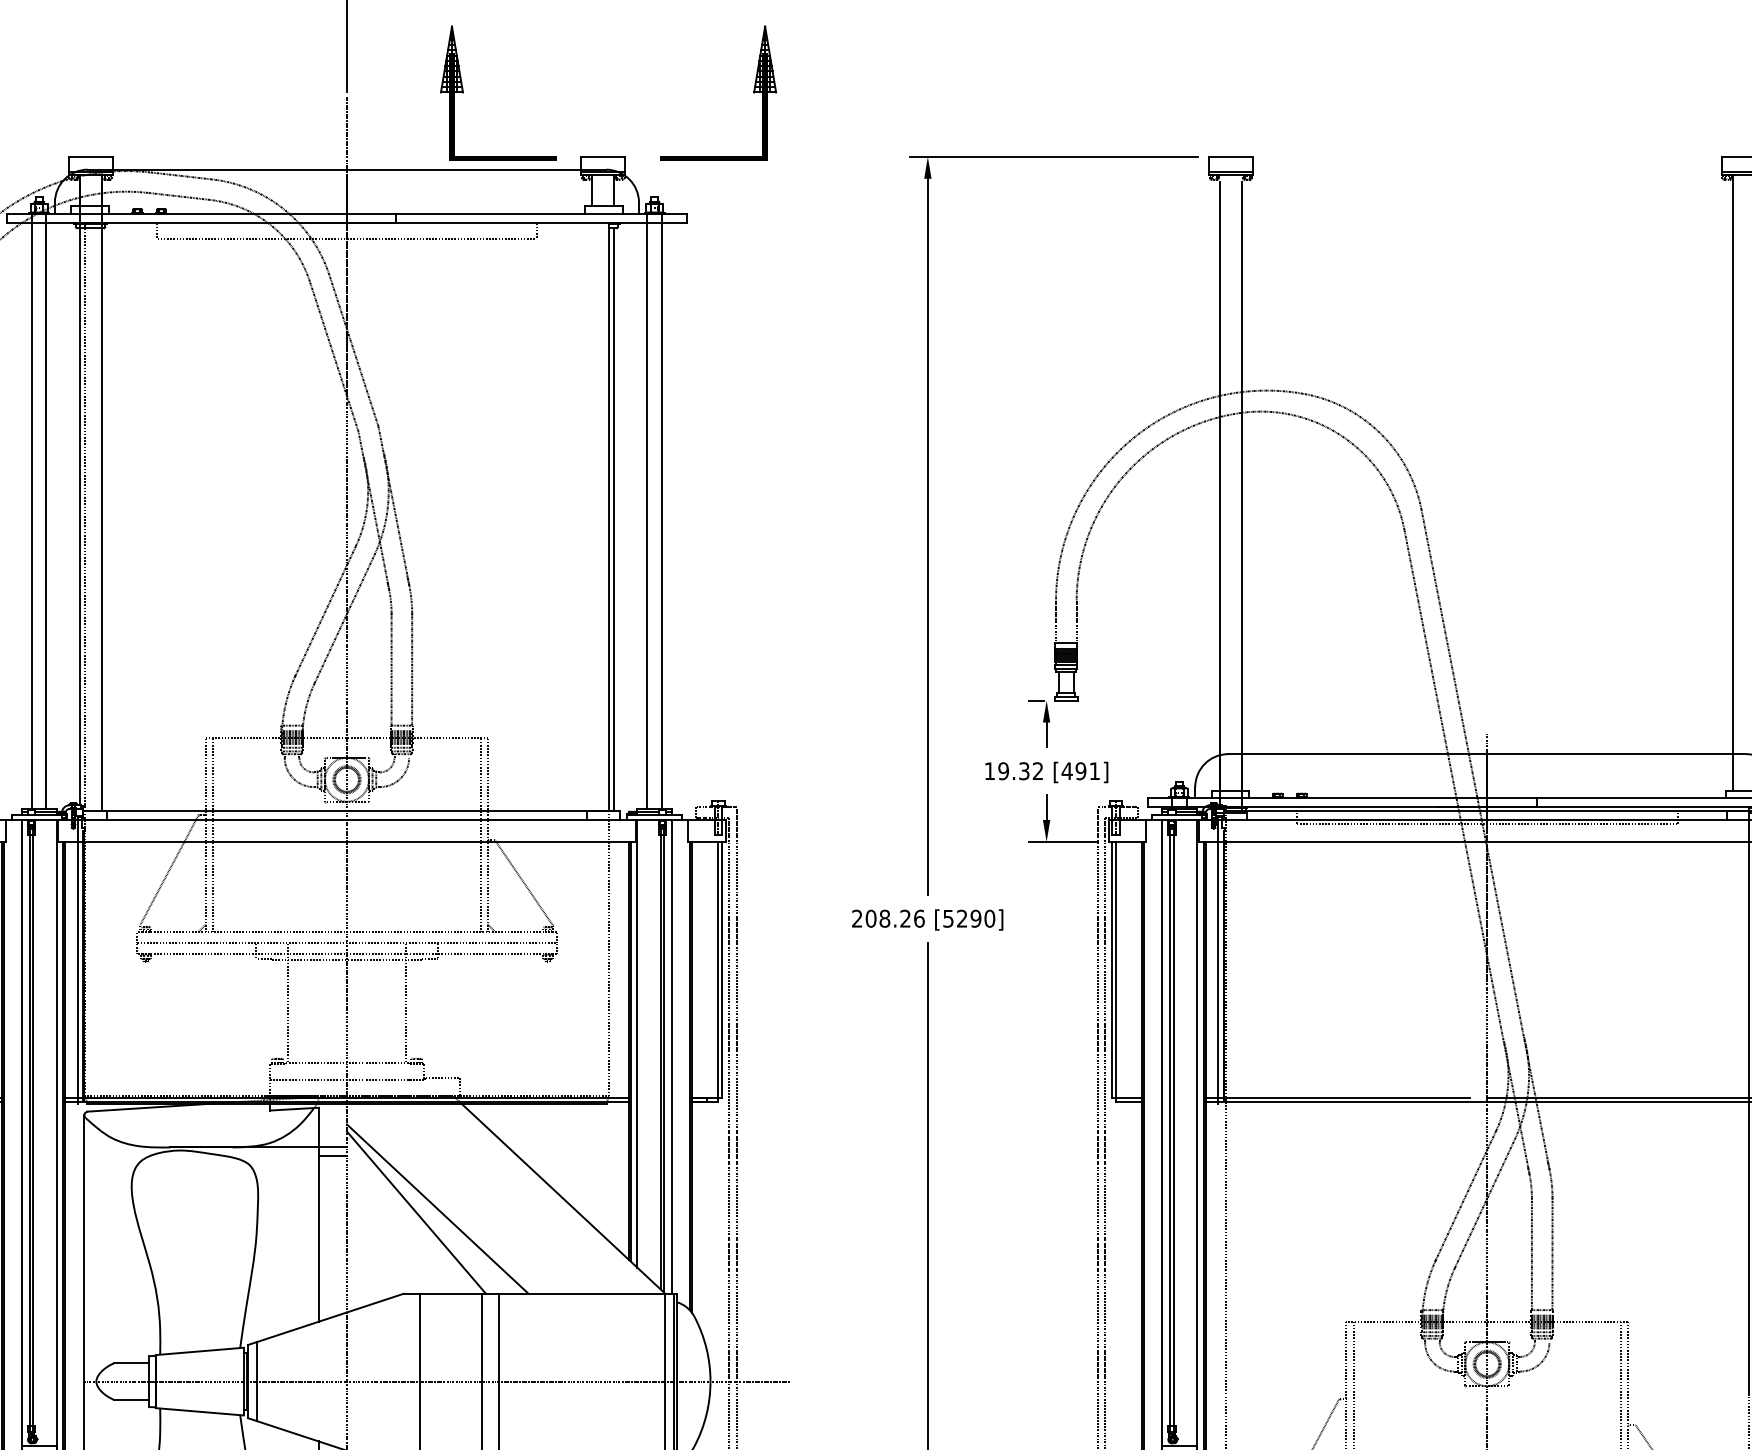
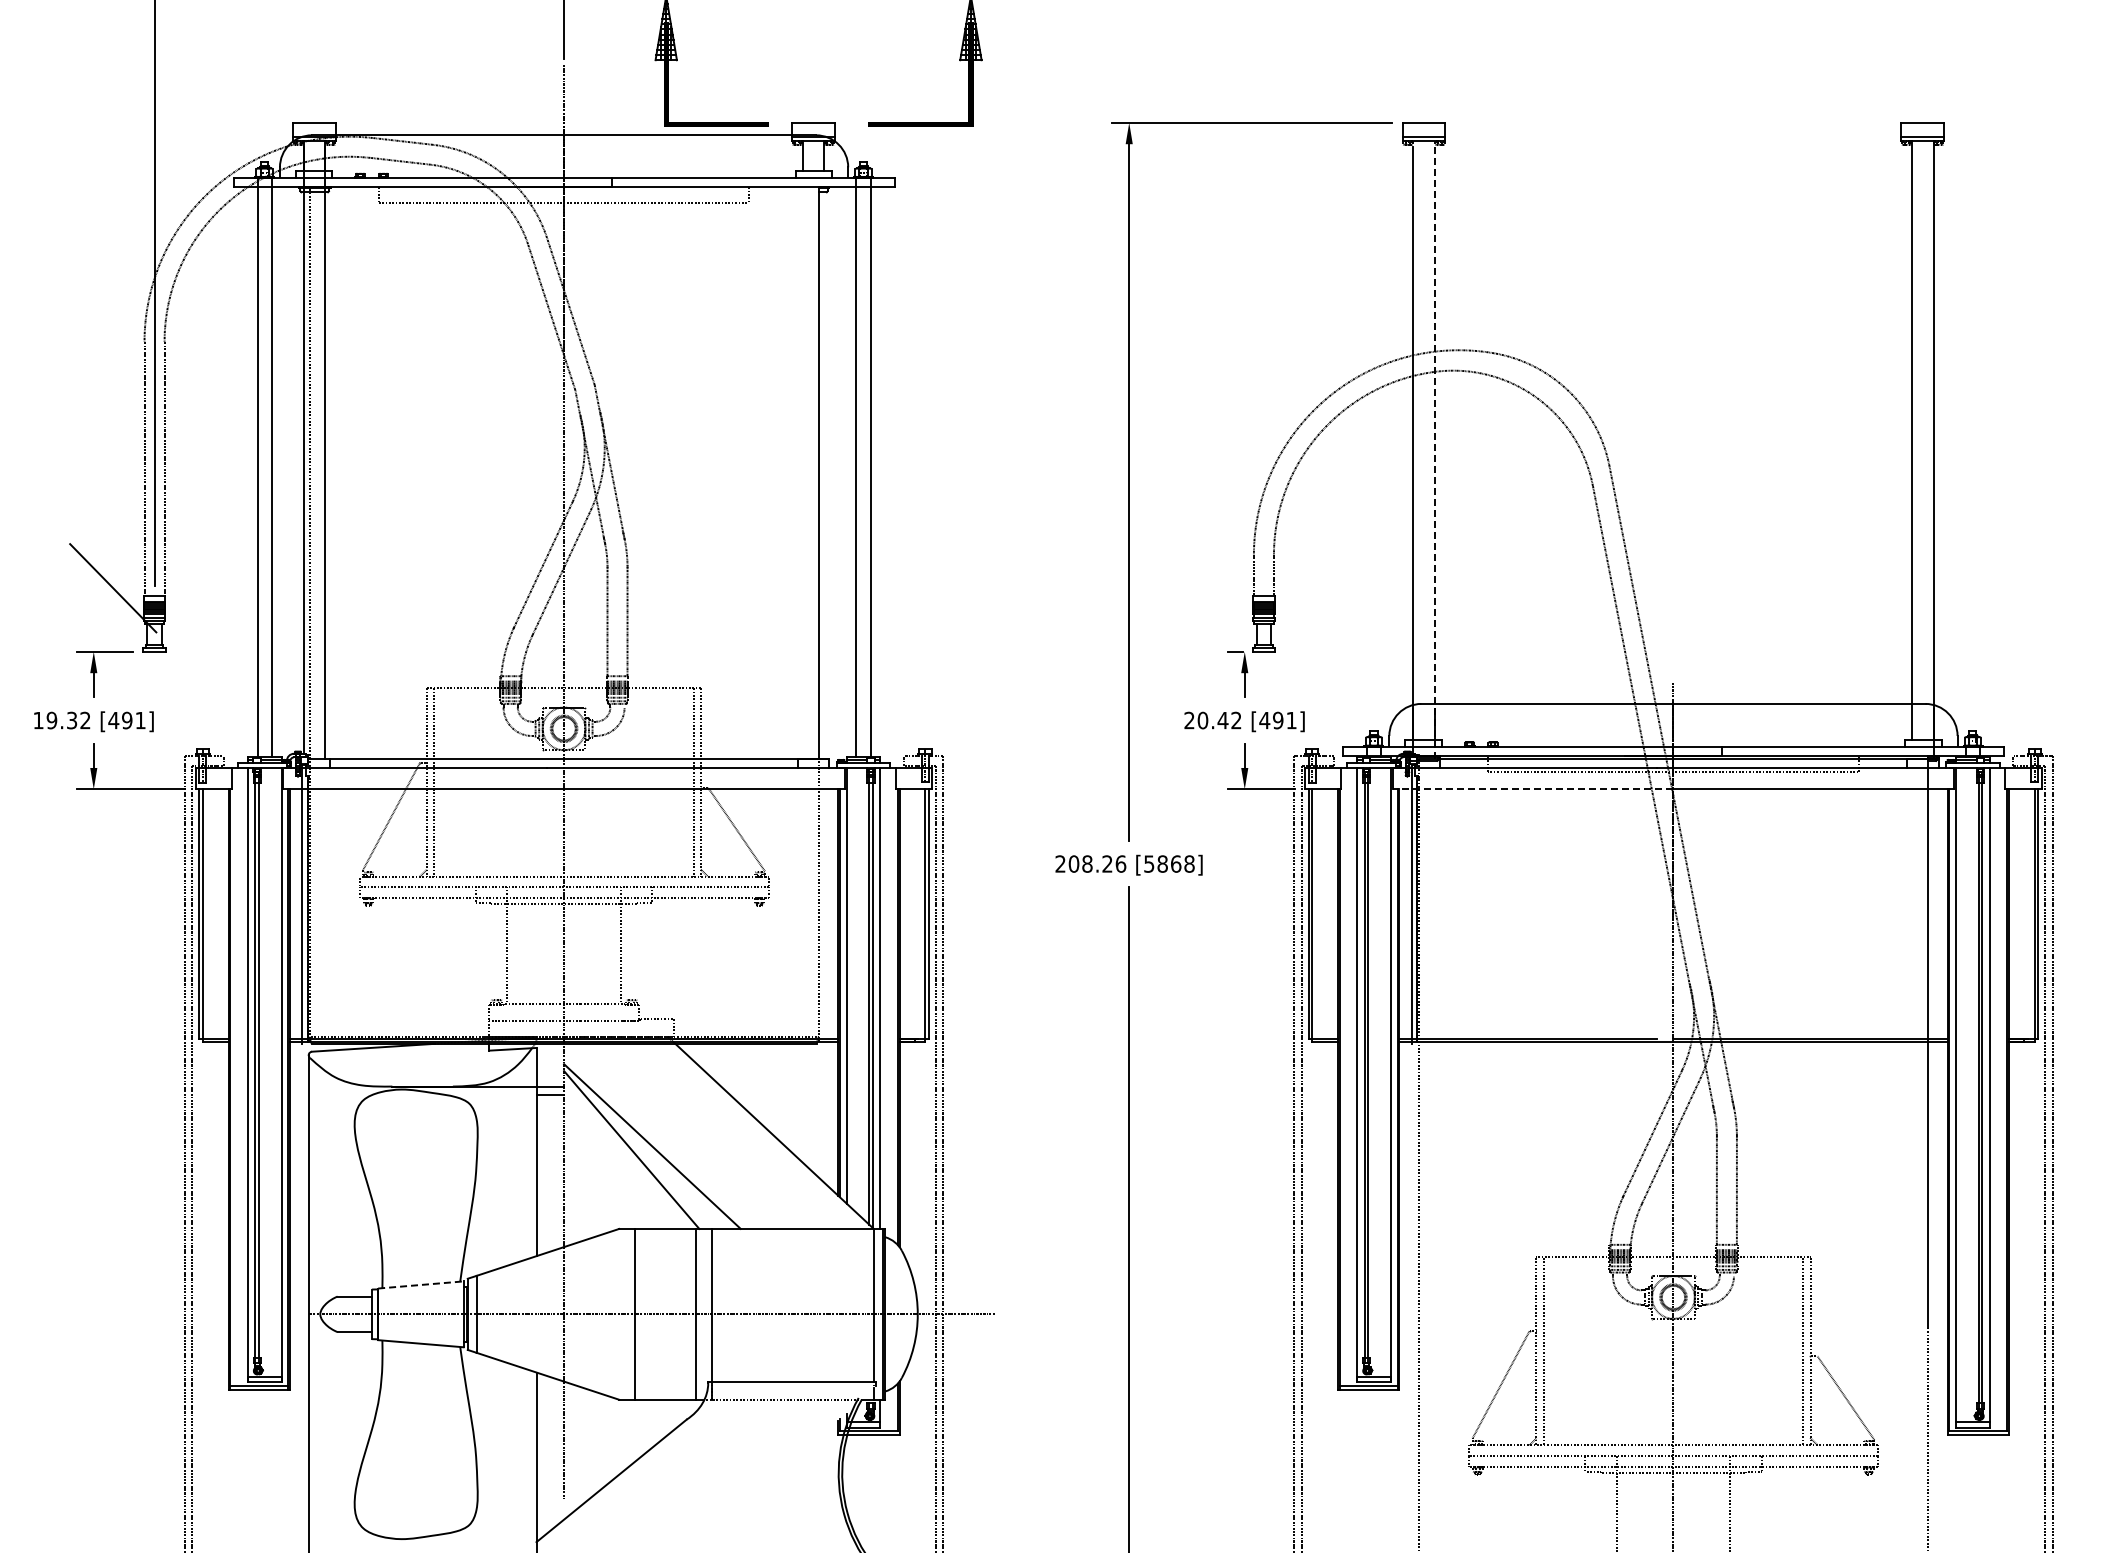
line: (1241, 496) -> (1434, 453), solid -> dashed
line: (614, 519) -> (824, 475), removed
text: (1007, 771) -> (1206, 720), 19.32 -> 20.42
line: (1342, 842) -> (1532, 789), solid -> dashed
text: (975, 918) -> (1175, 863), [5290] -> [5868]
line: (199, 1350) -> (420, 1284), solid -> dashed

